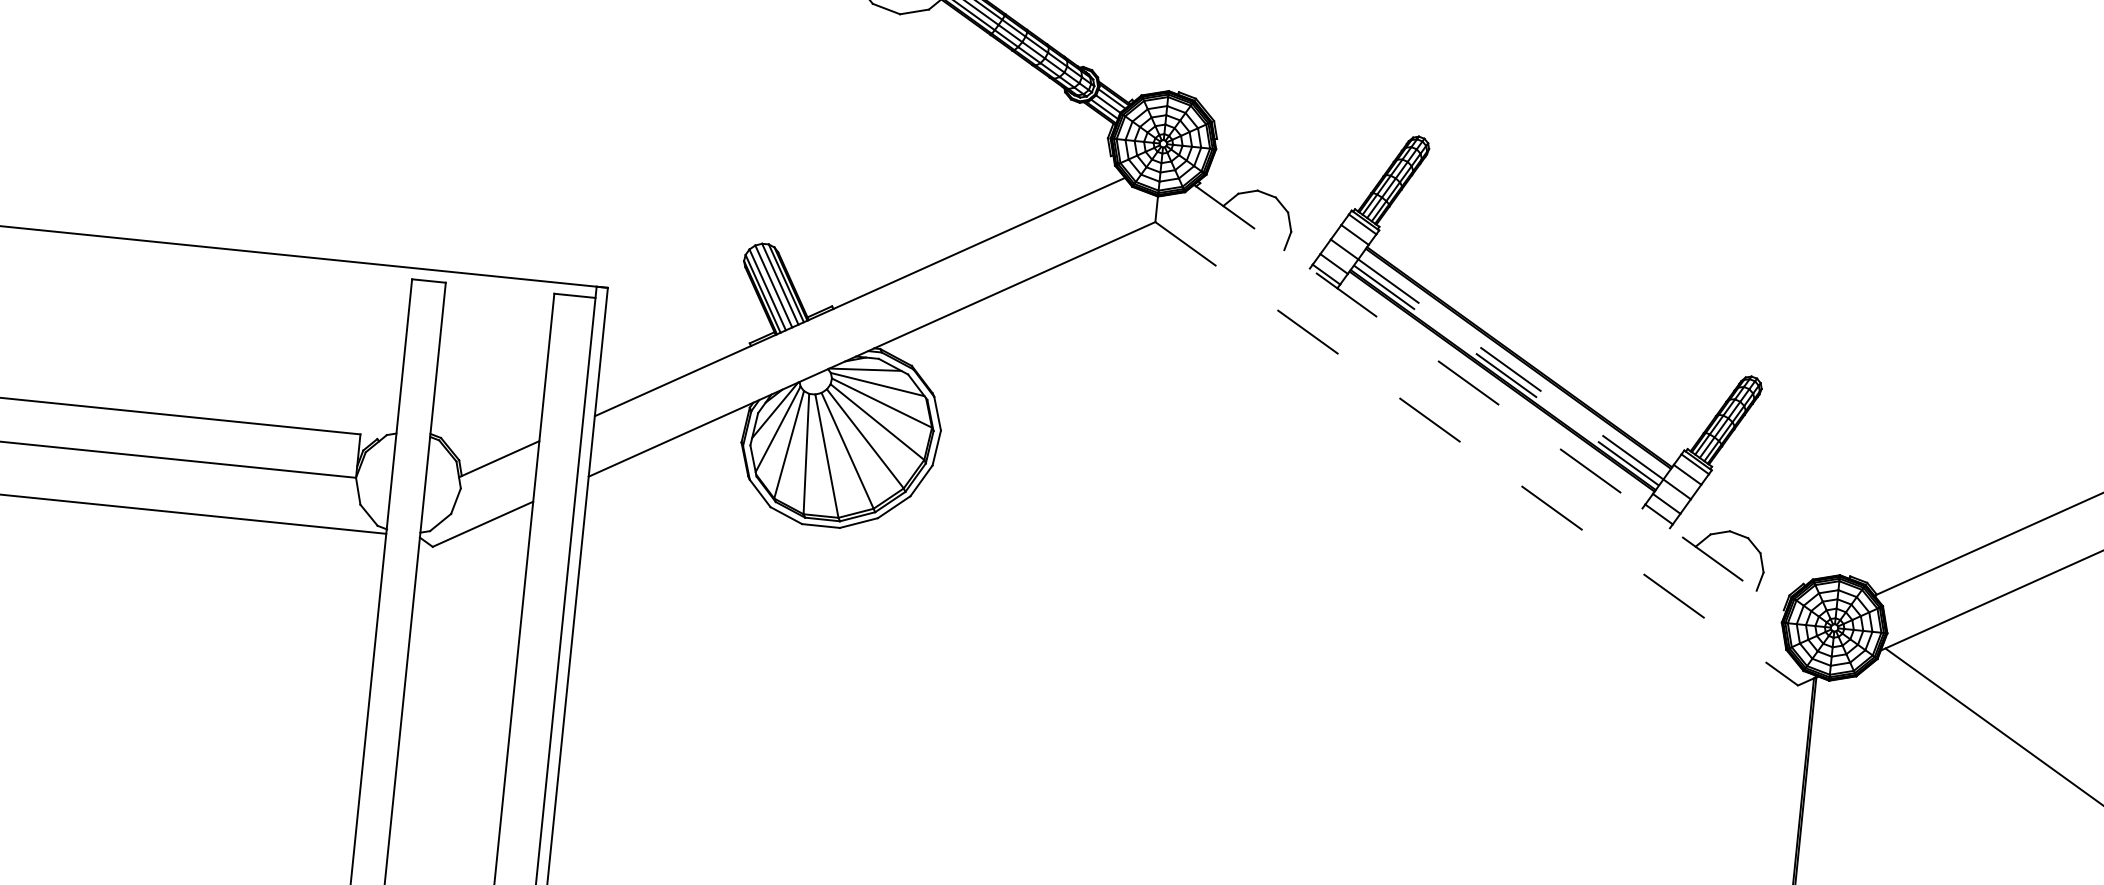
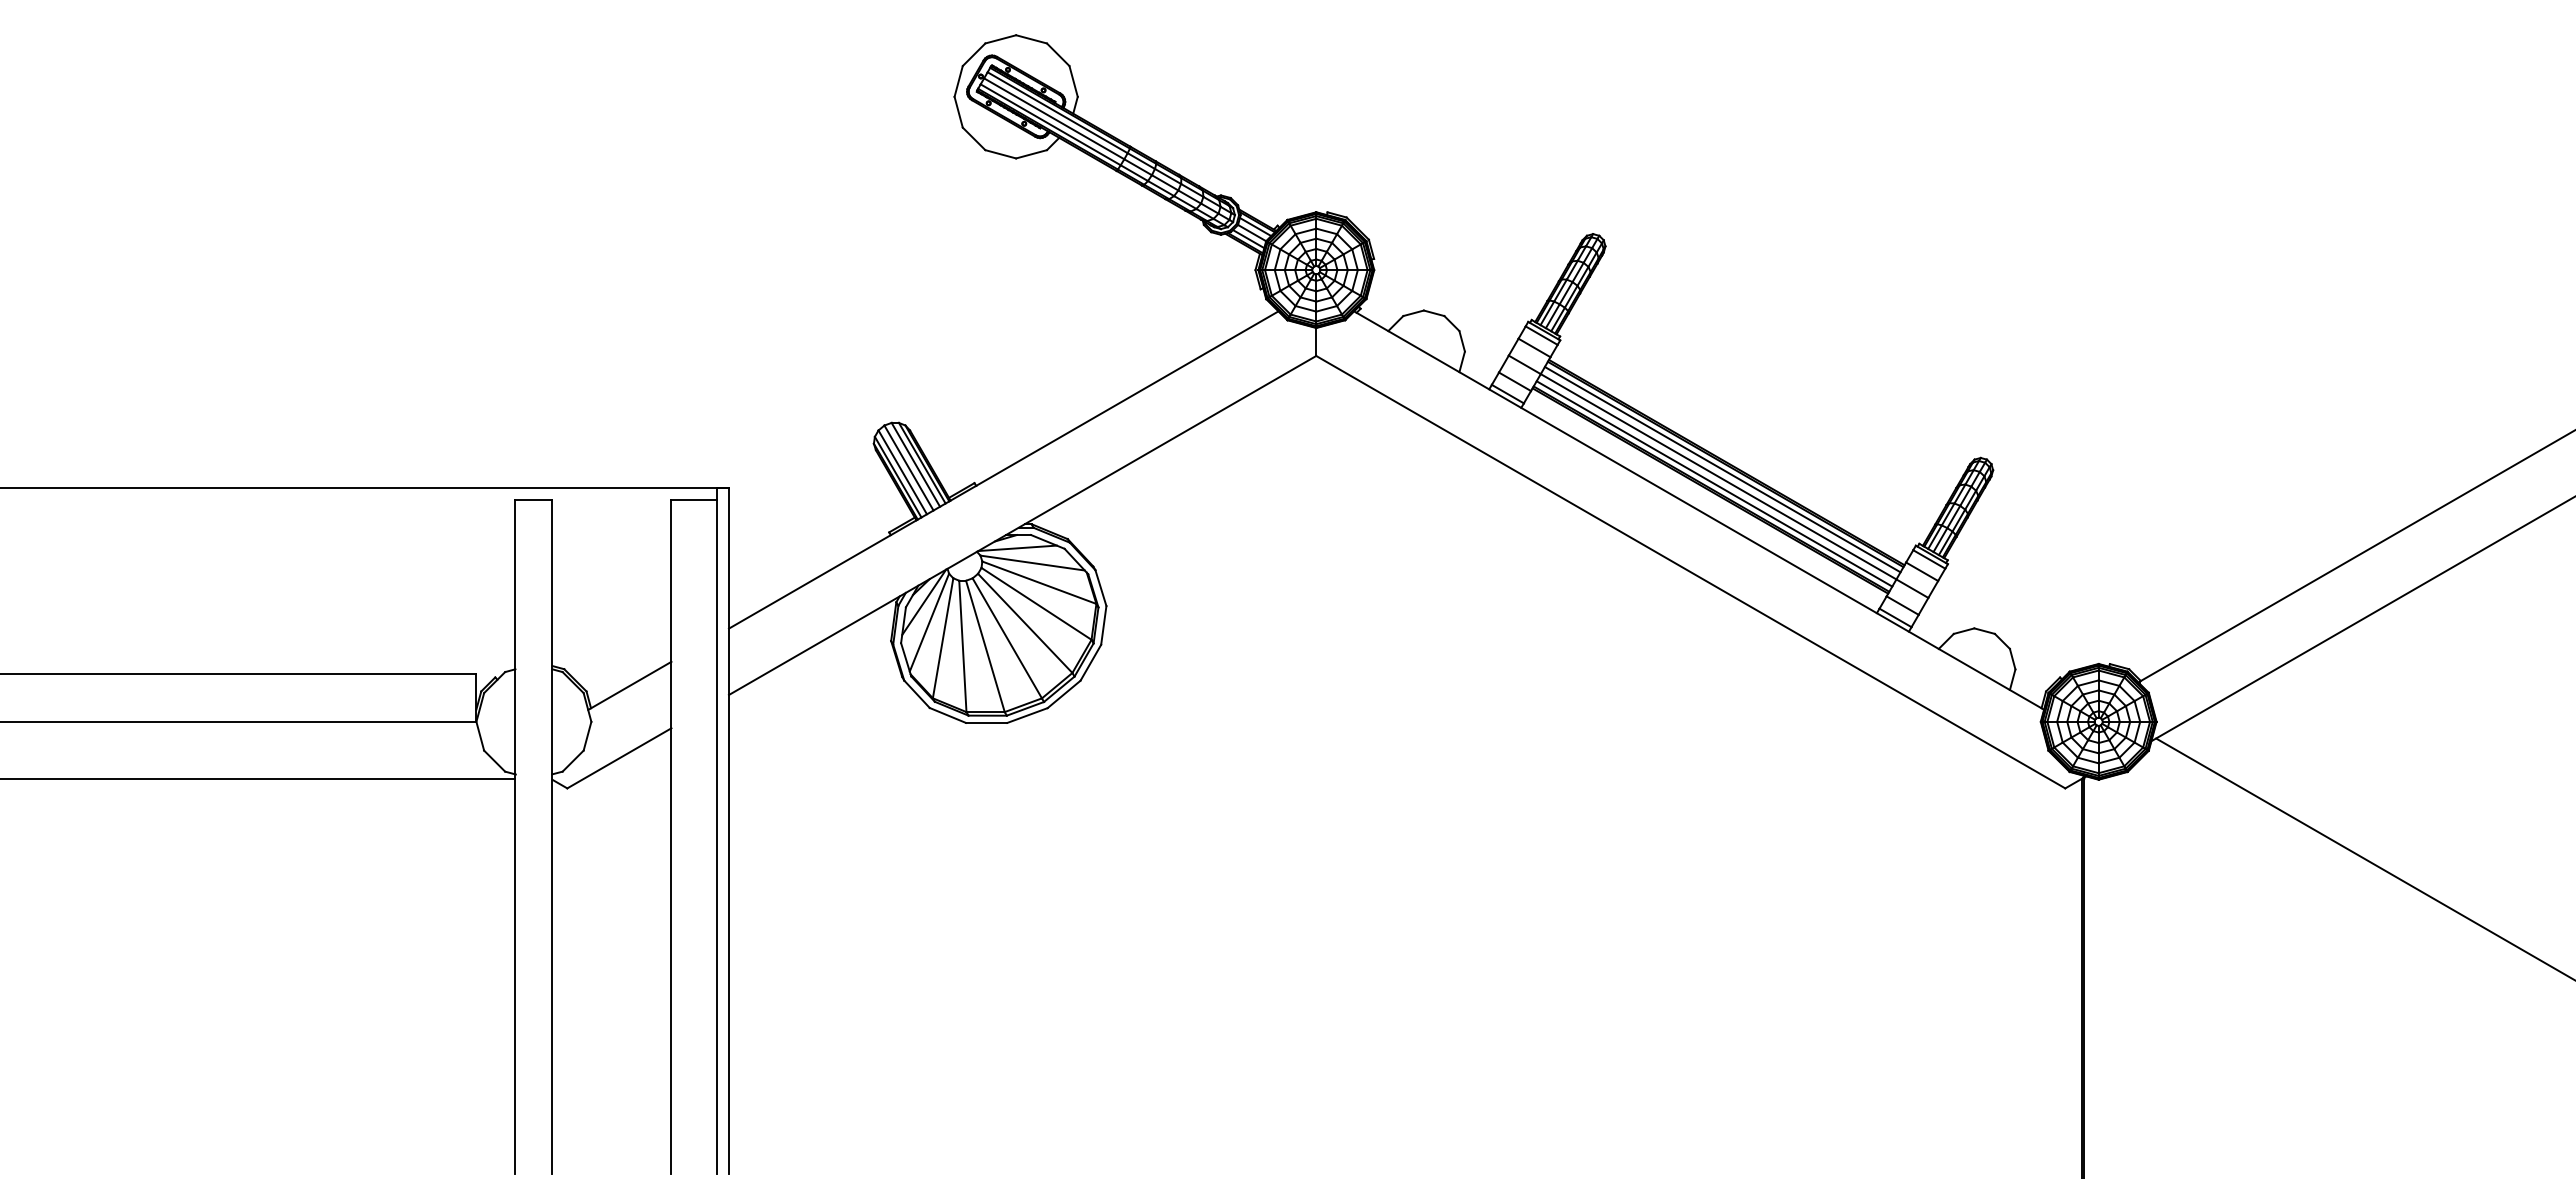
line: (1515, 363) -> (1722, 469), added
line: (1511, 370) -> (1719, 477), dashed -> solid
line: (1506, 376) -> (1714, 484), dashed -> solid
line: (1490, 398) -> (1699, 510), dashed -> solid
line: (1477, 454) -> (1691, 572), dashed -> solid

